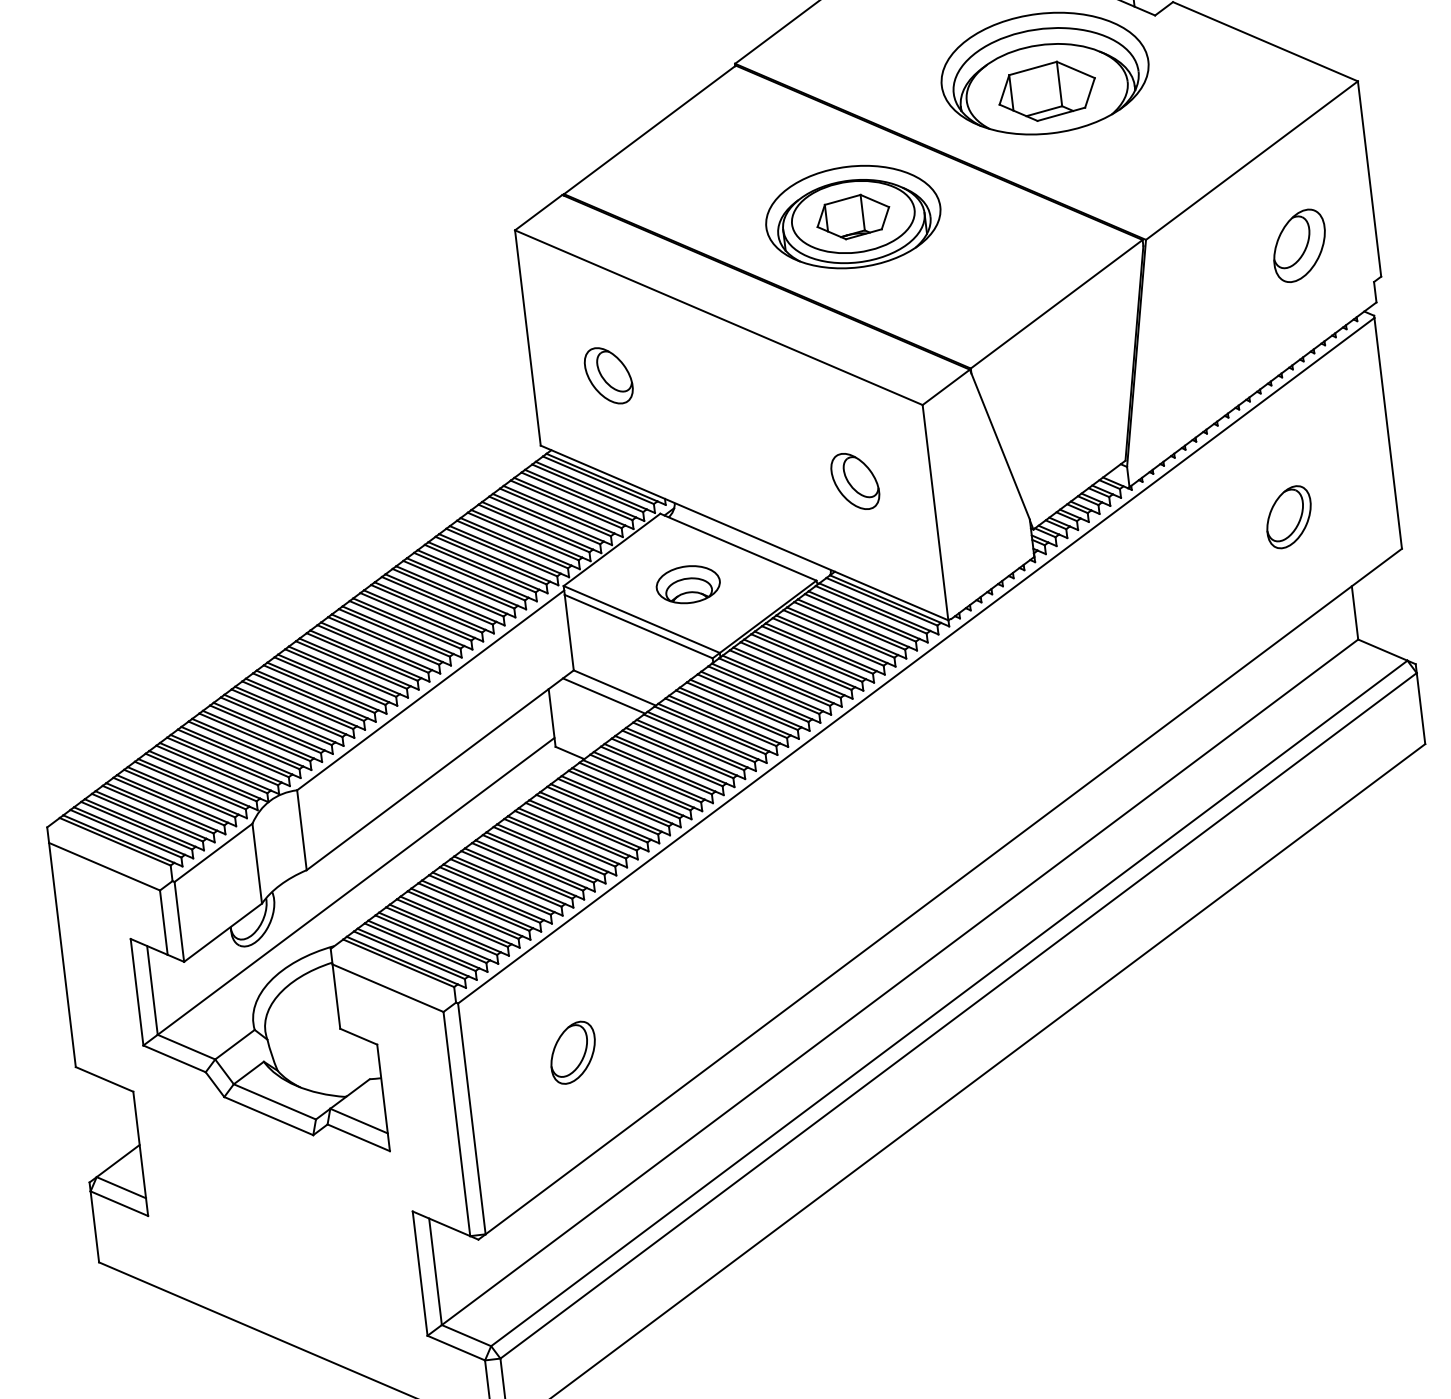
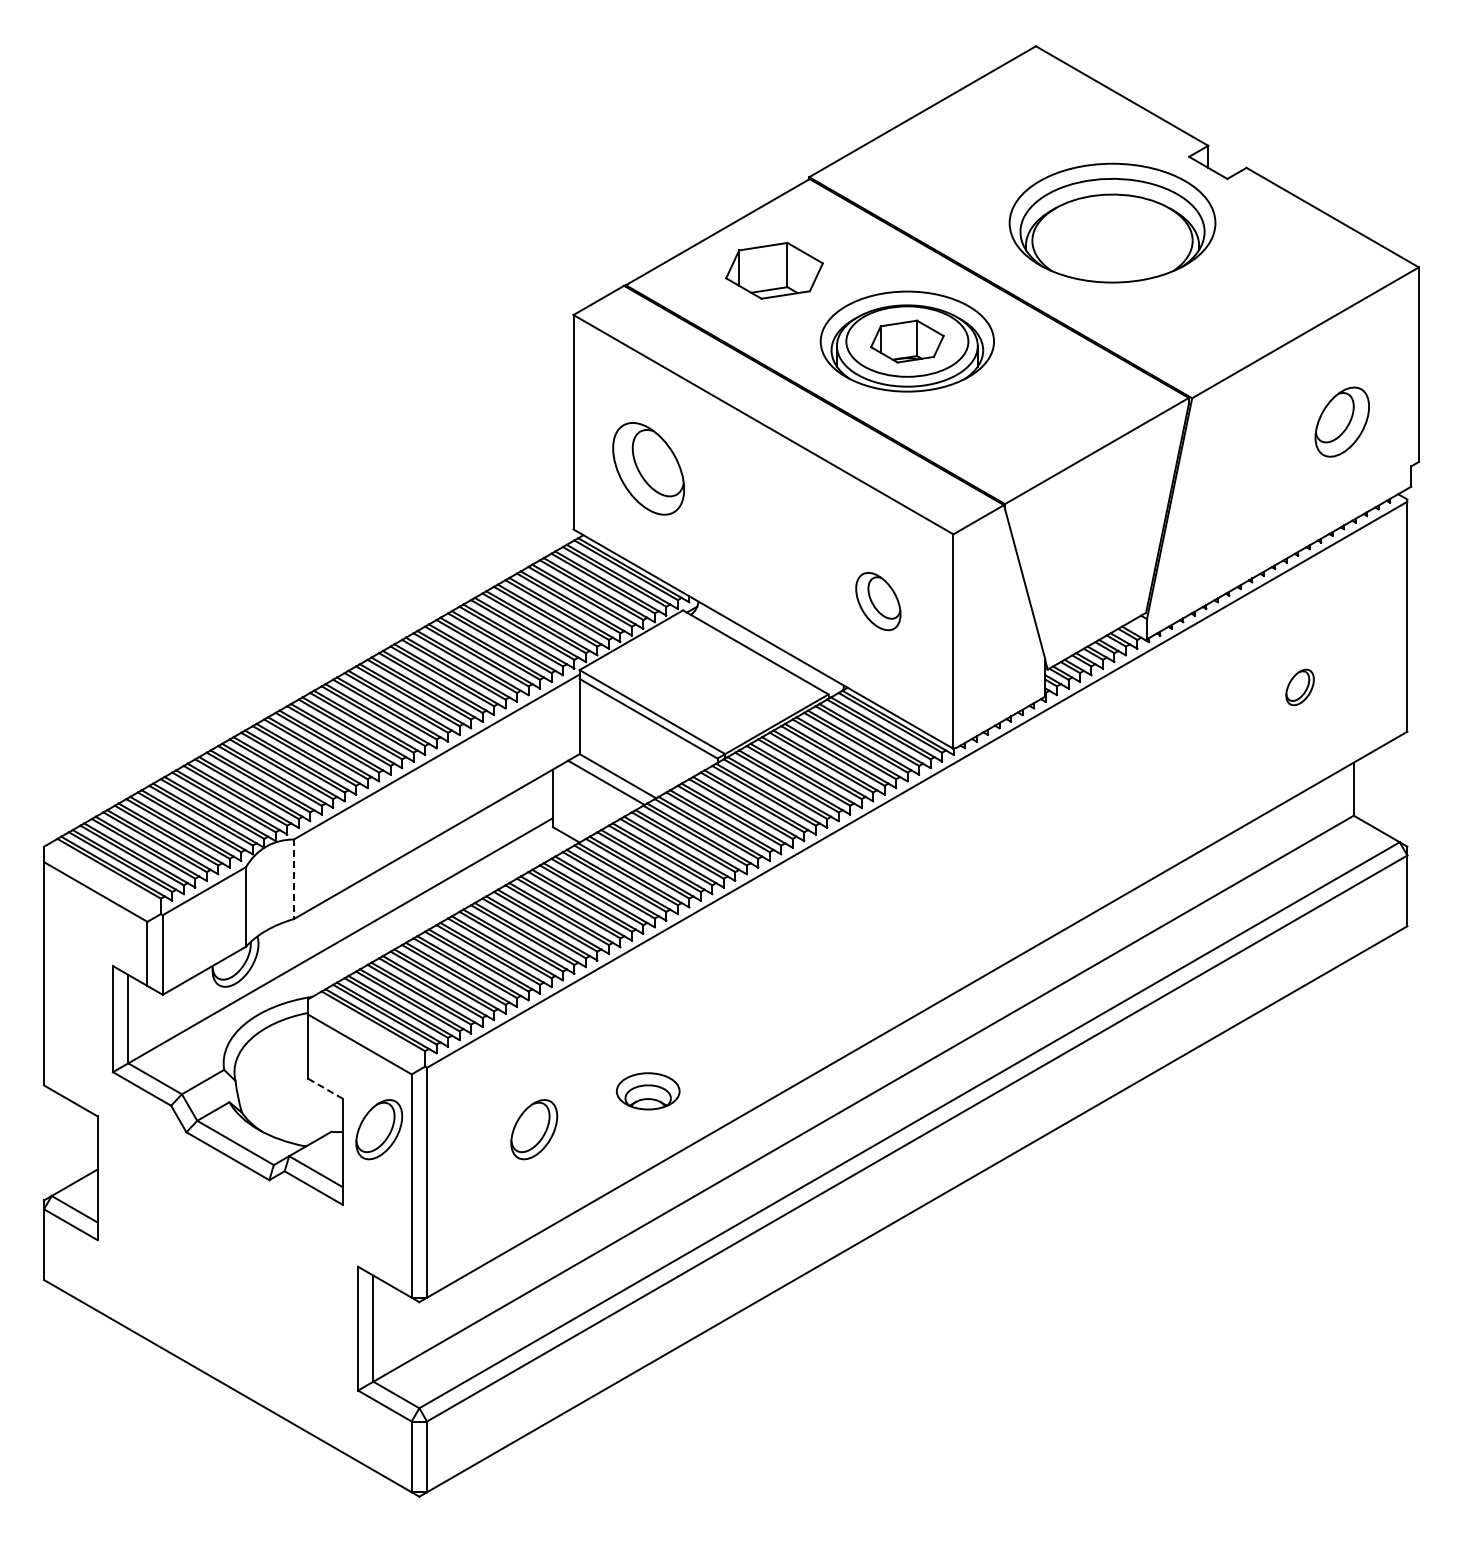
part: (1047, 91) -> (774, 270), moved
part: (608, 375) -> (648, 468), size x1.6
part: (1288, 517) -> (1299, 687), size x0.6
part: (688, 584) -> (648, 1091), moved
line: (301, 830) -> (293, 879), solid -> dashed
line: (358, 1036) -> (325, 1088), solid -> dashed
part: (417, 1071) -> (379, 1129), added

